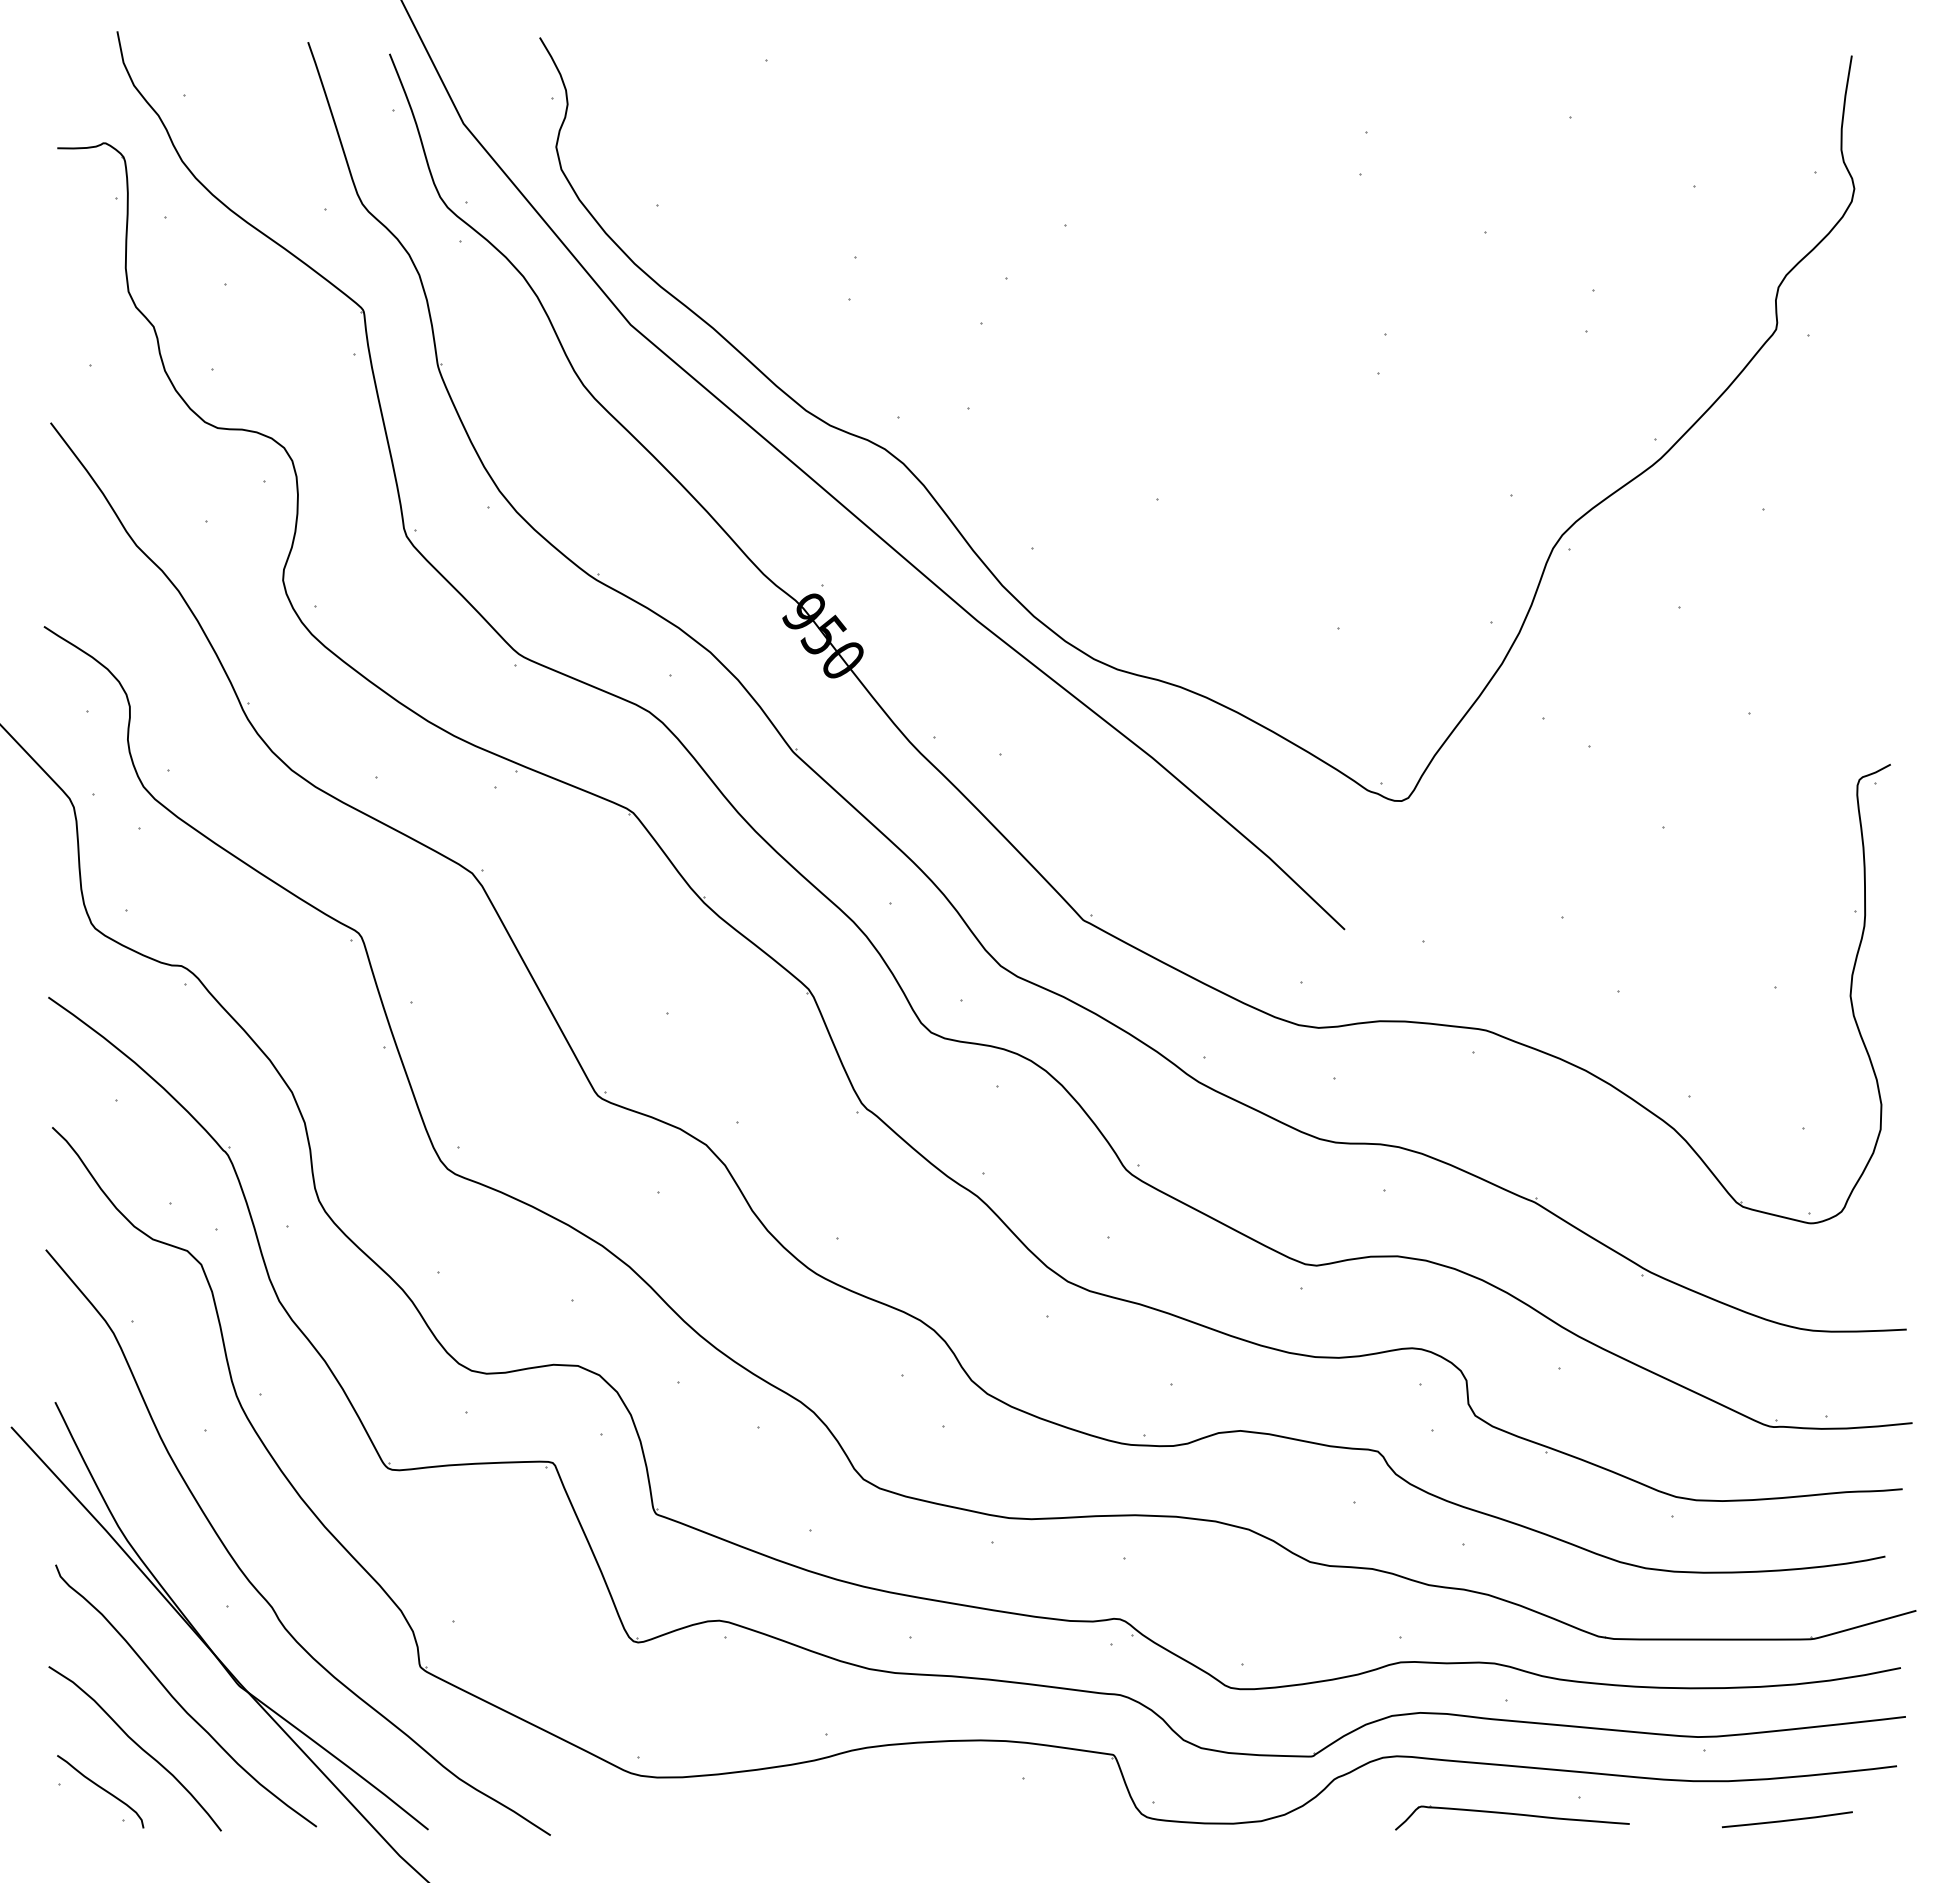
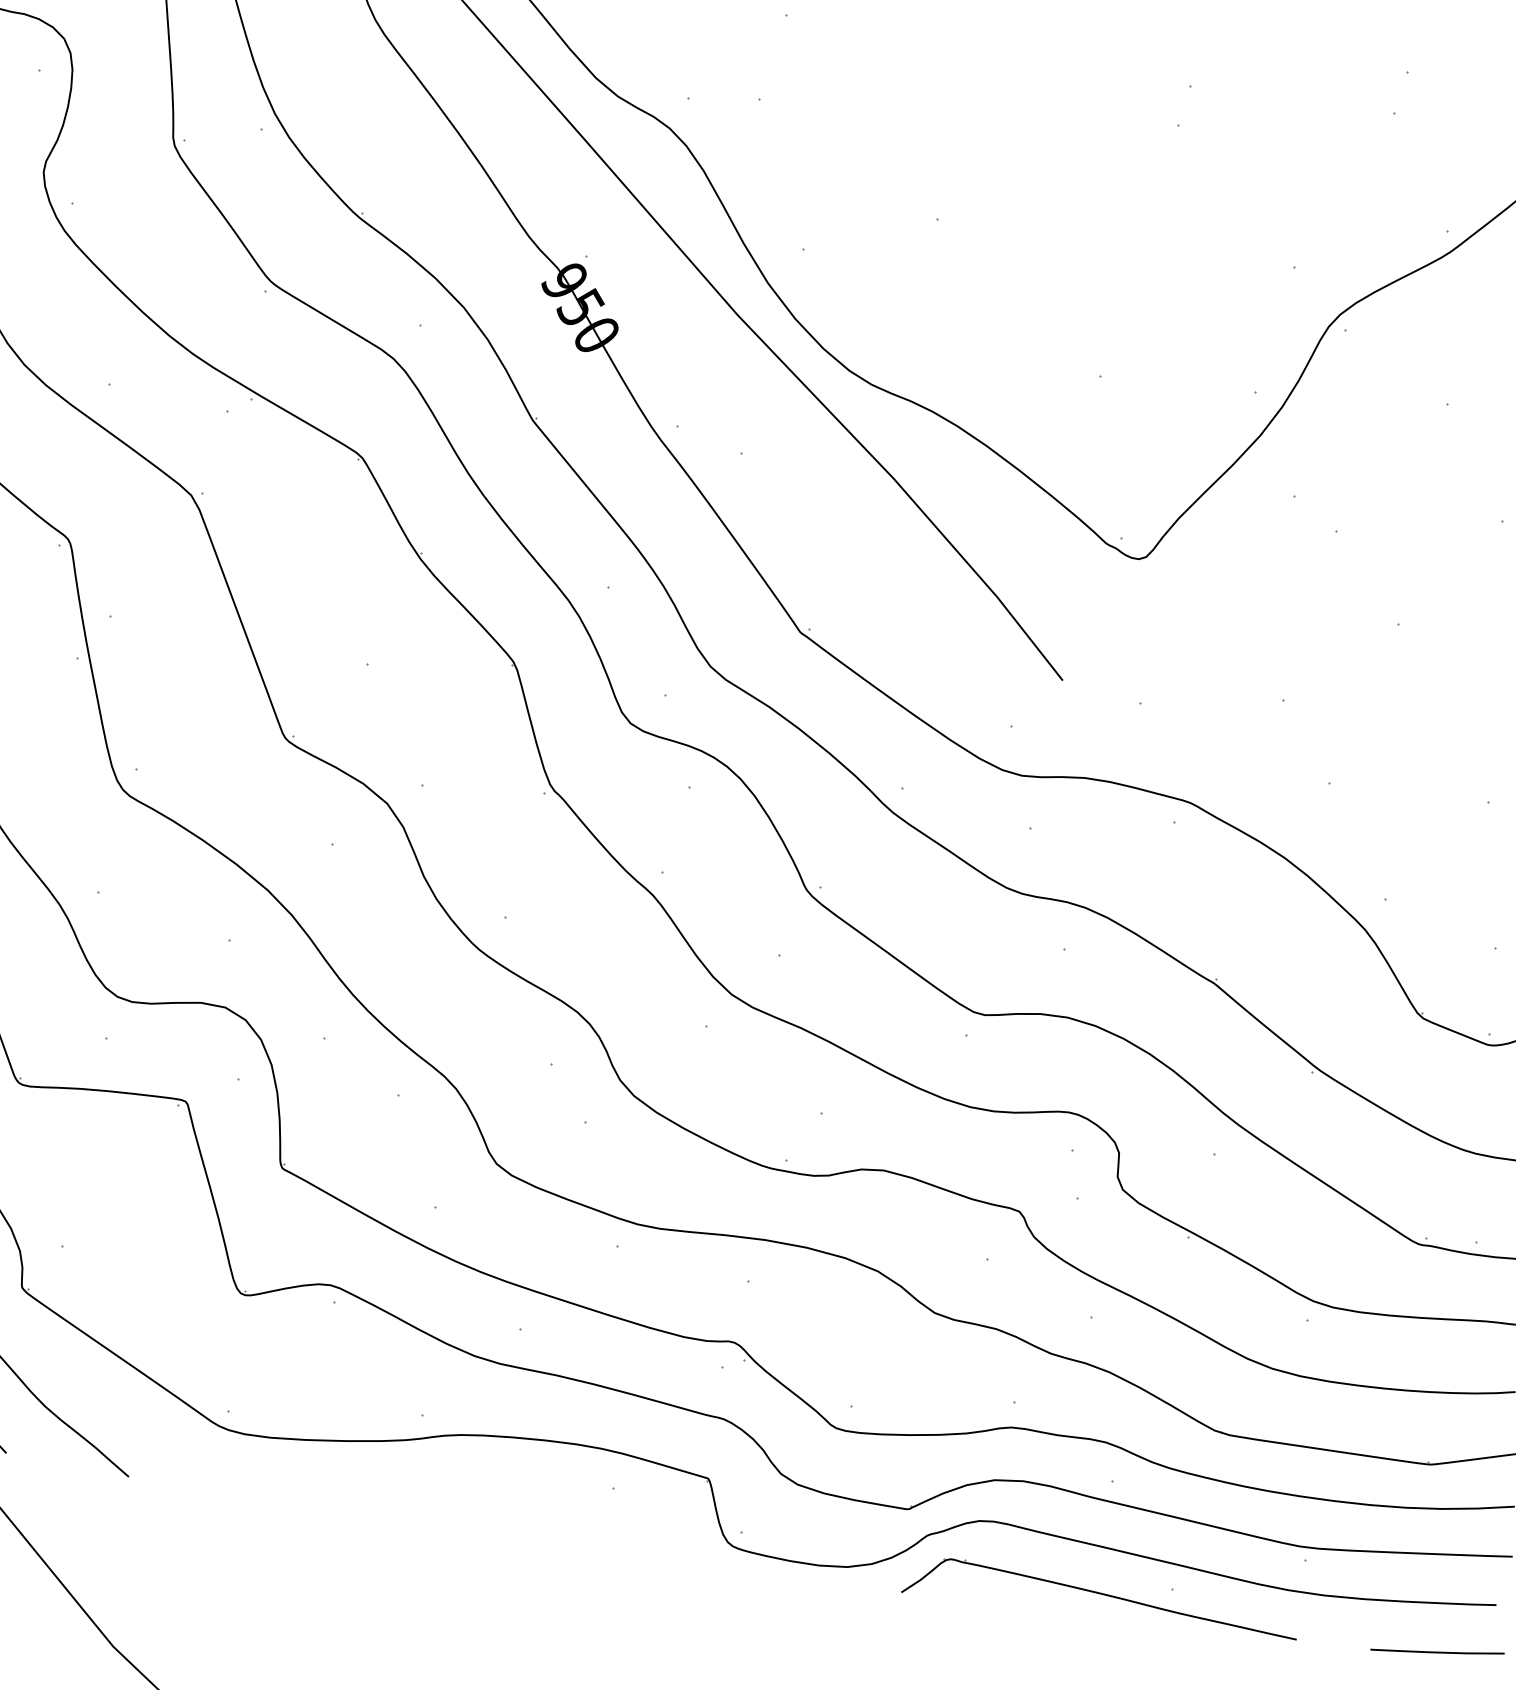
part: (1512, 1817) -> (1101, 1600), size x1.67
line: (1787, 1819) -> (1437, 1651), moved

